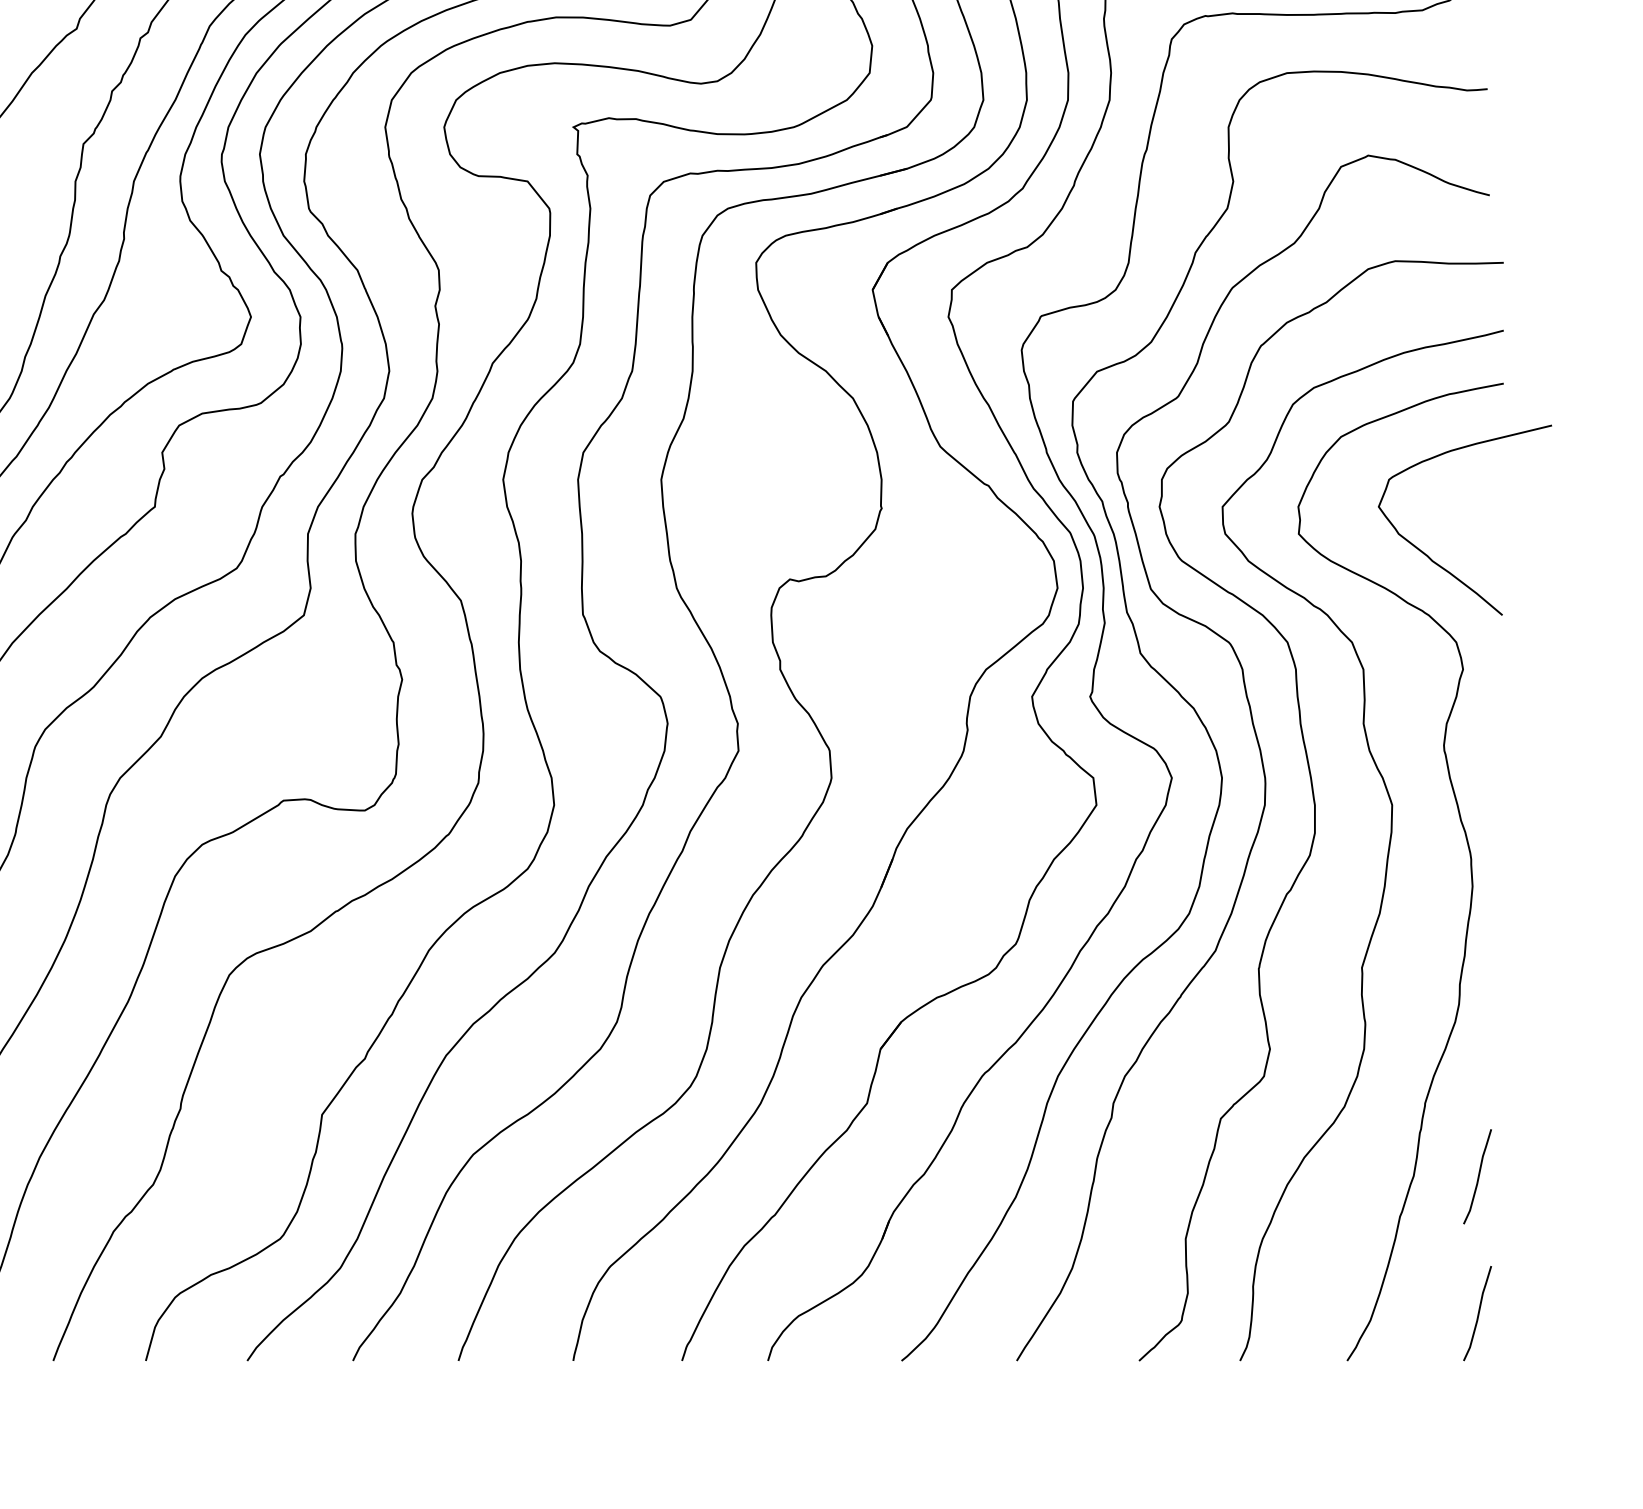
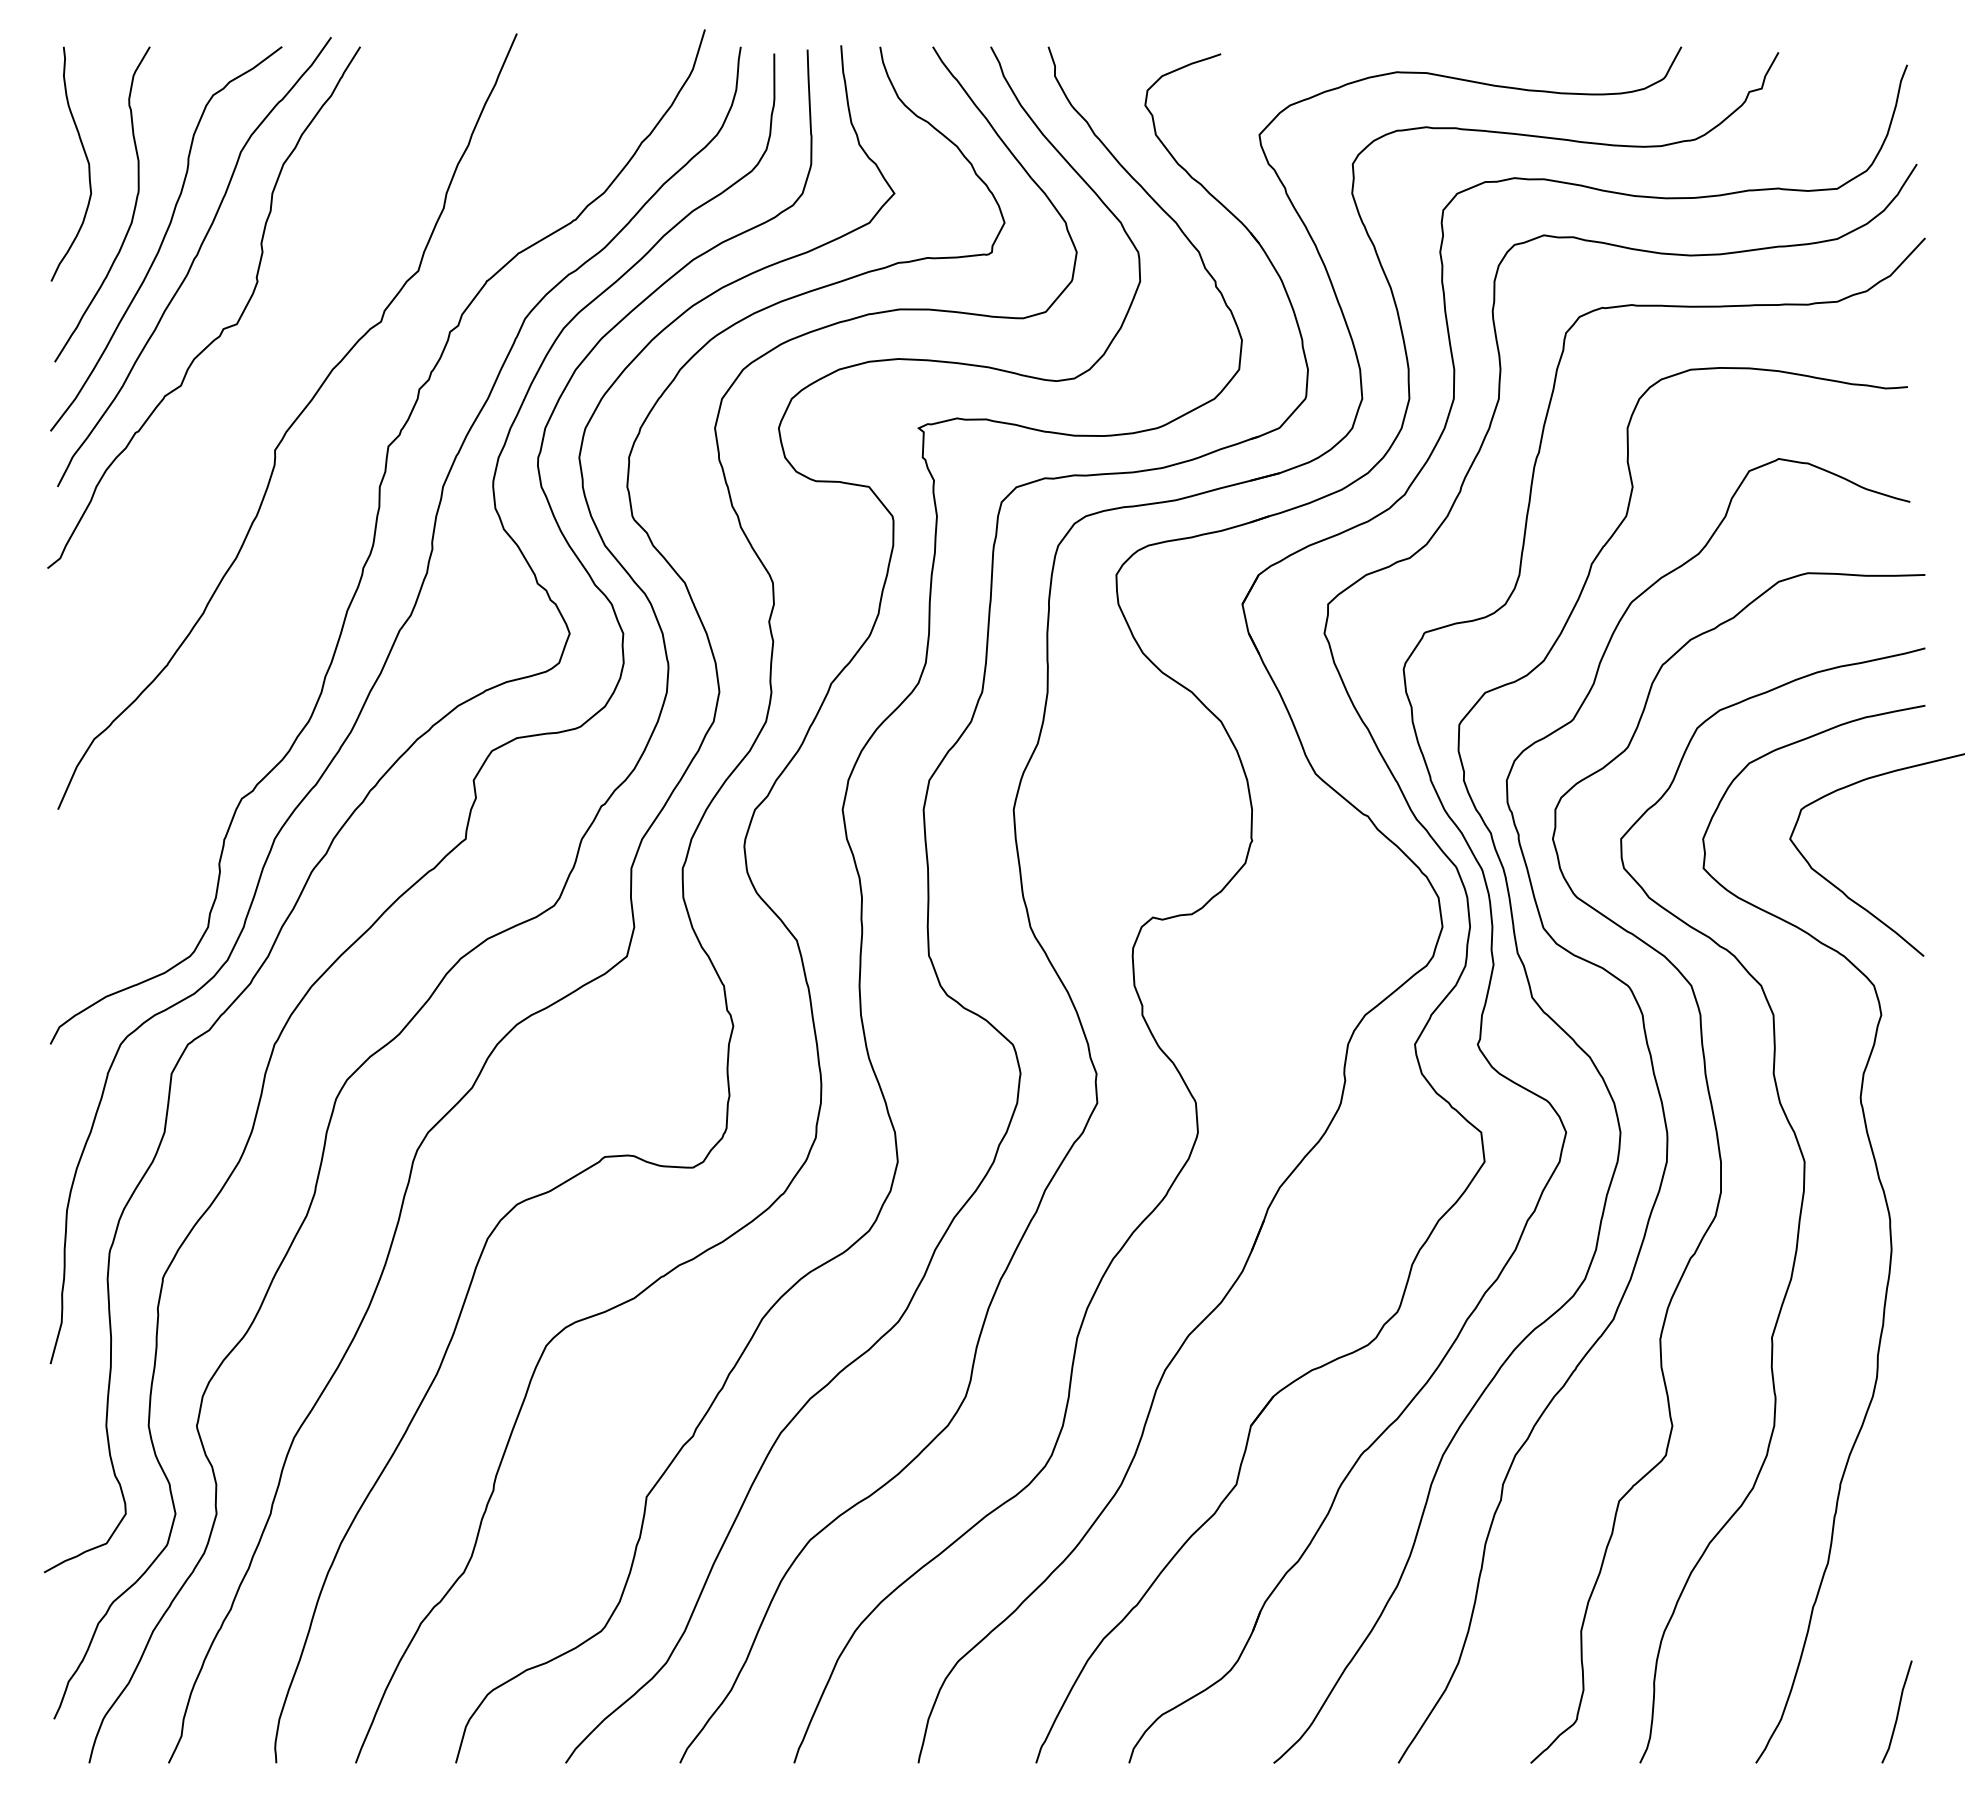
curve: (1478, 1176) -> (1897, 1563), removed

